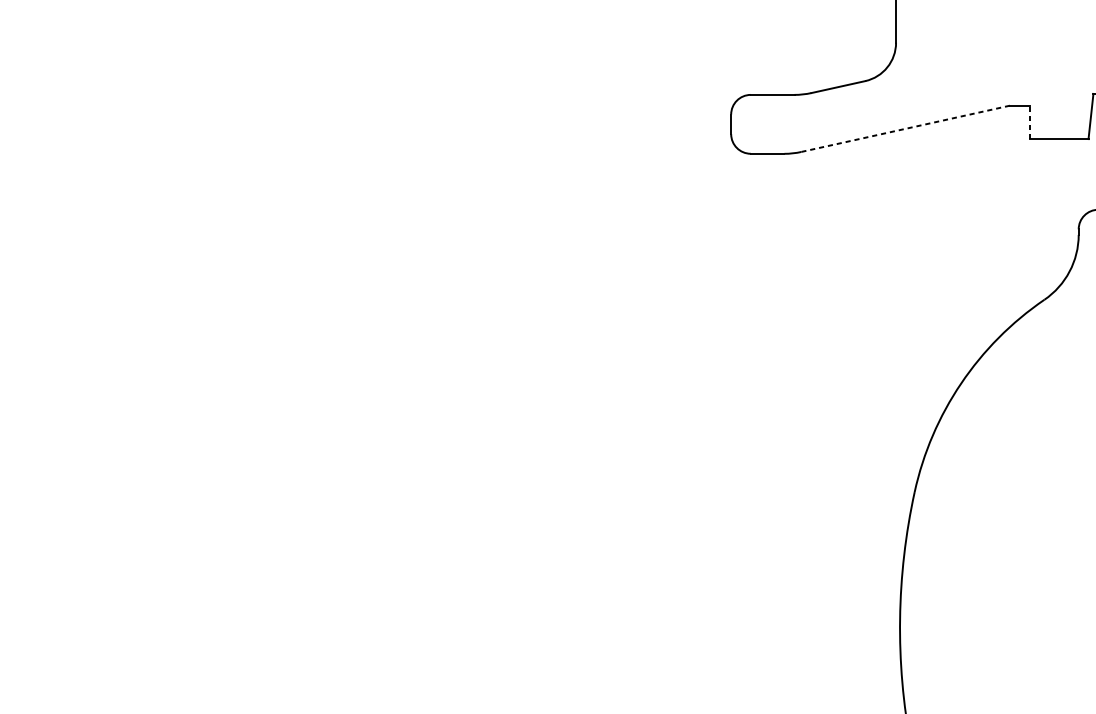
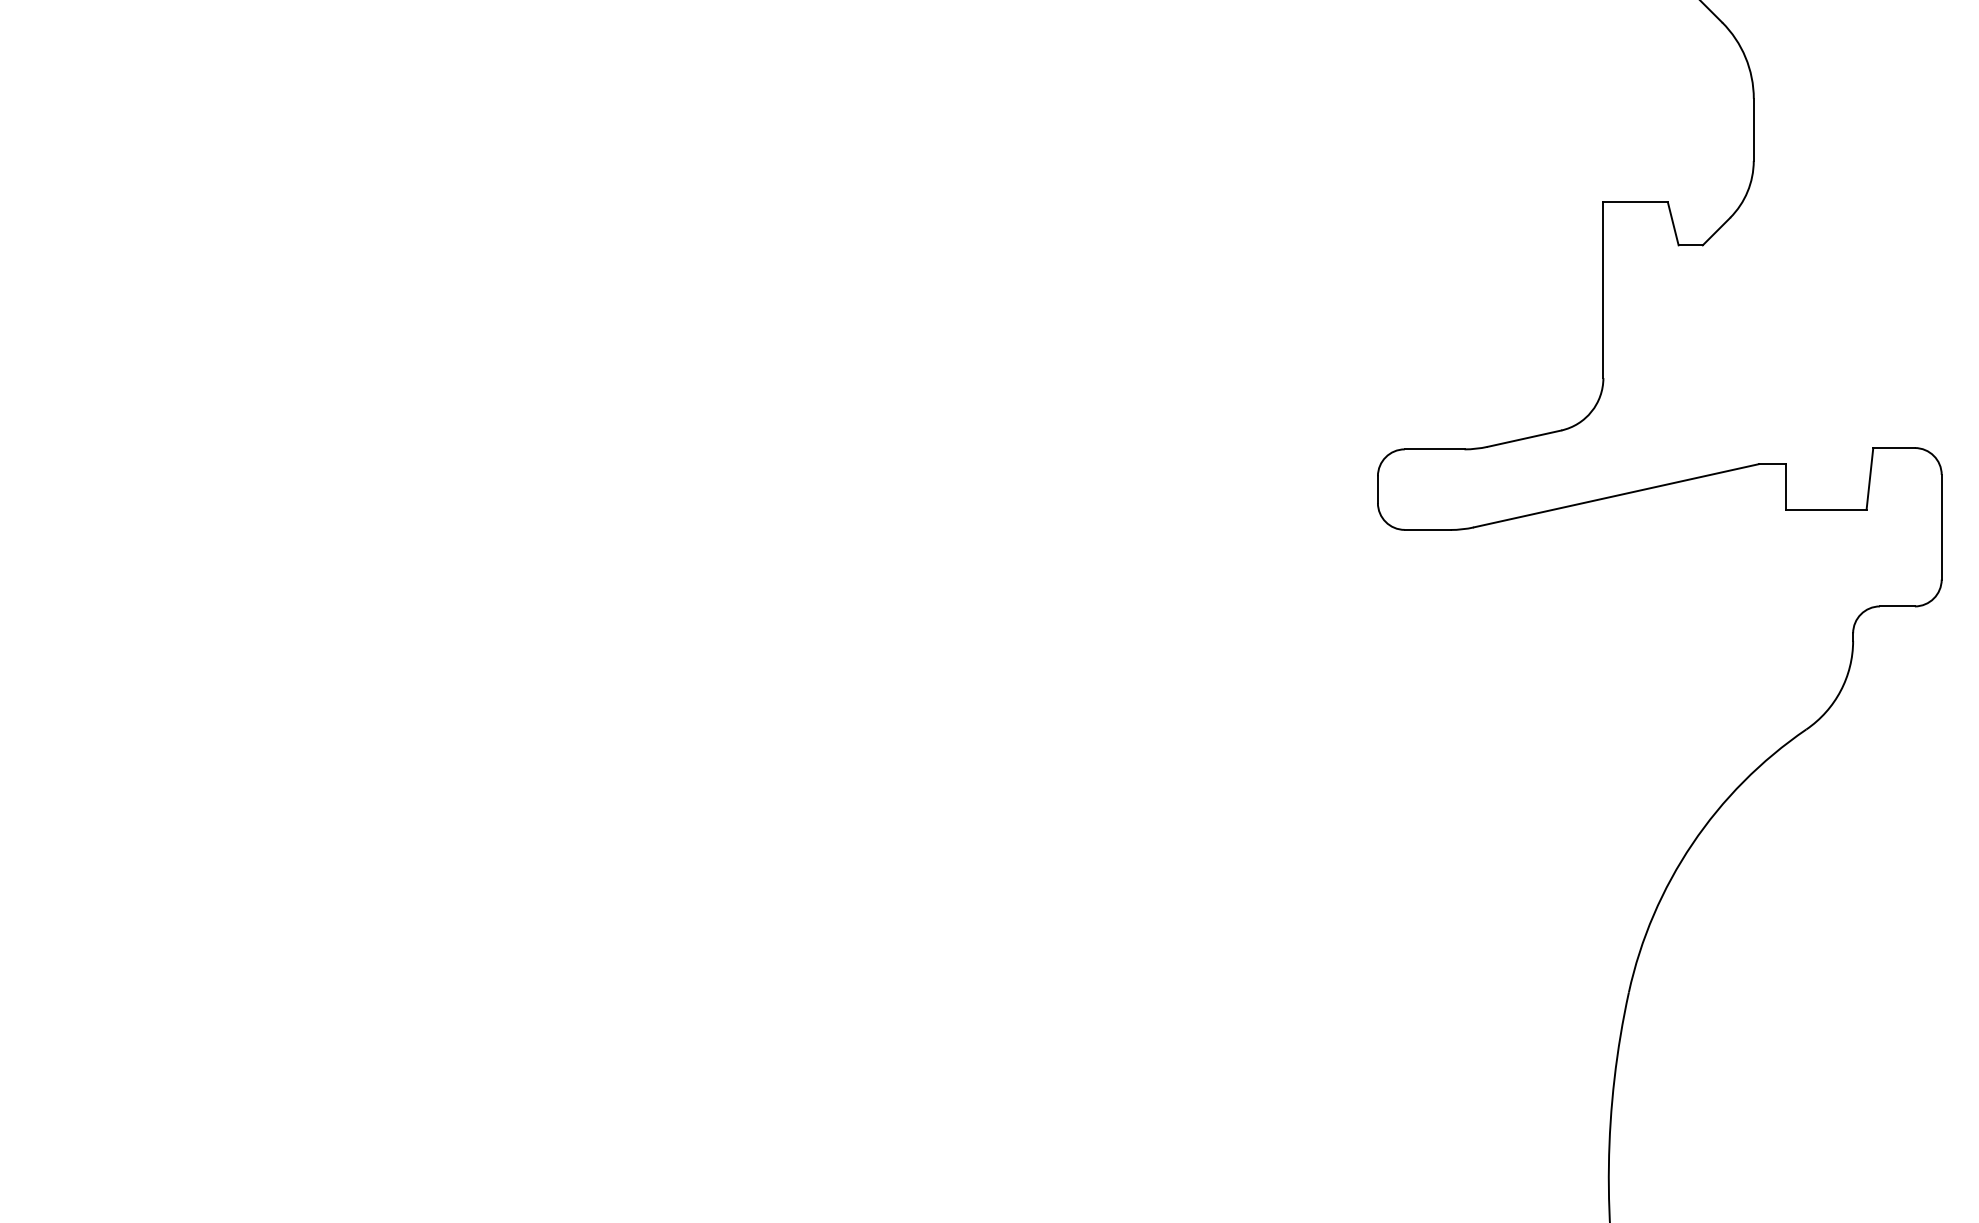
line: (1029, 122) -> (1786, 486), dashed -> solid
line: (905, 128) -> (1616, 495), dashed -> solid

